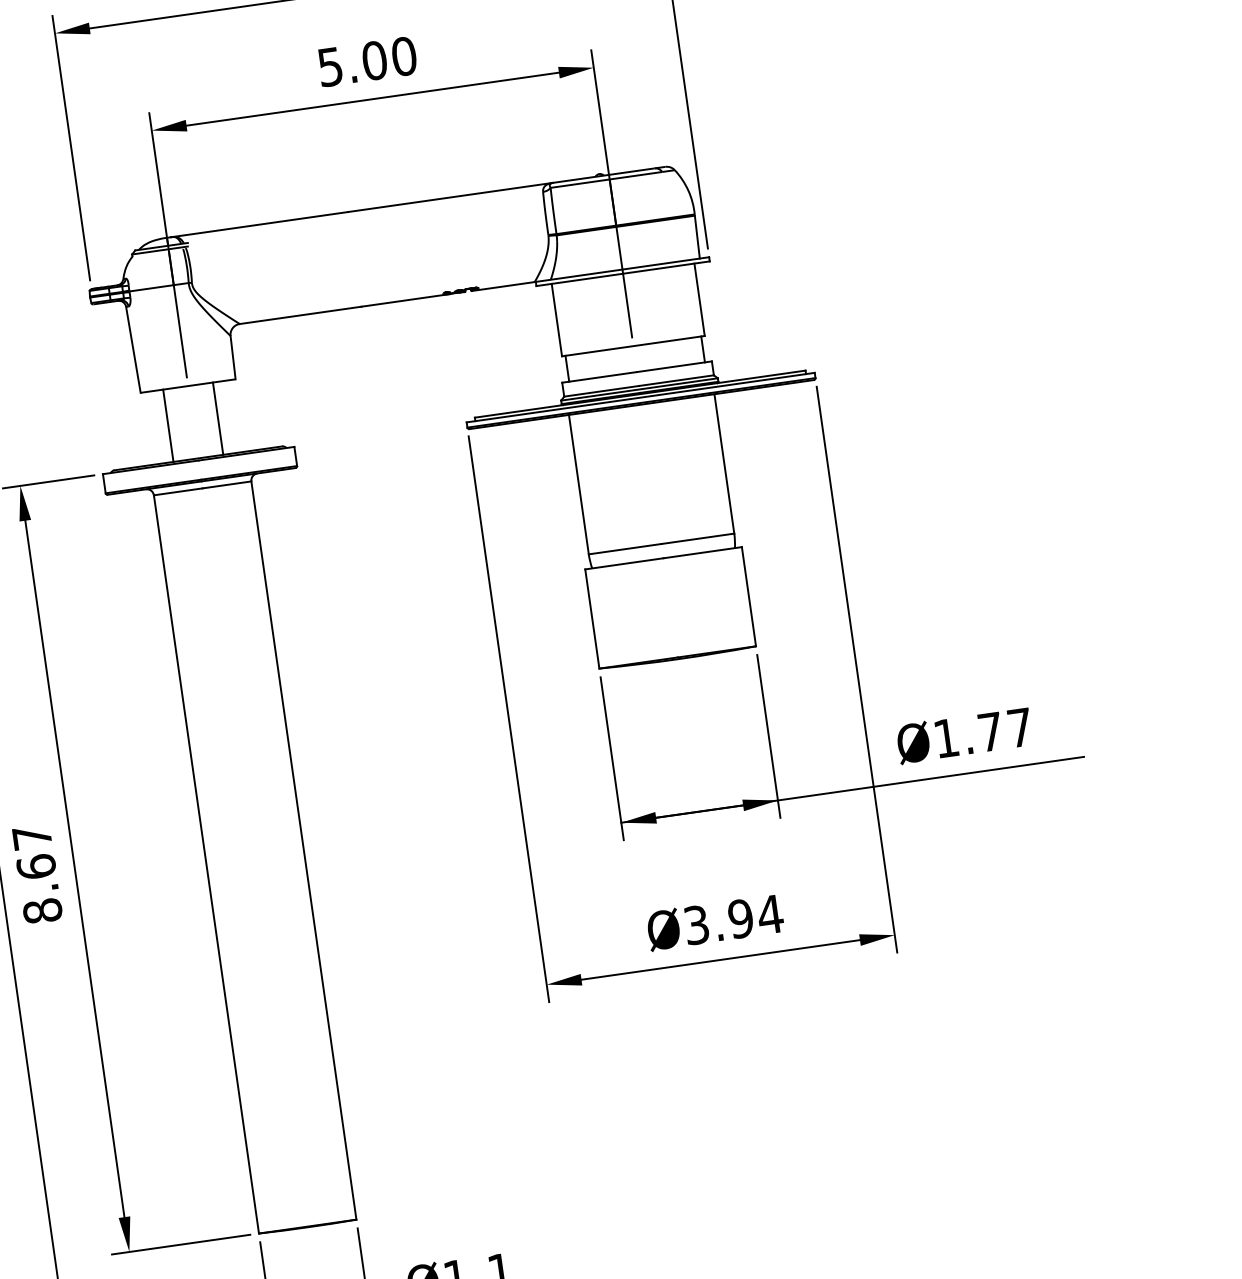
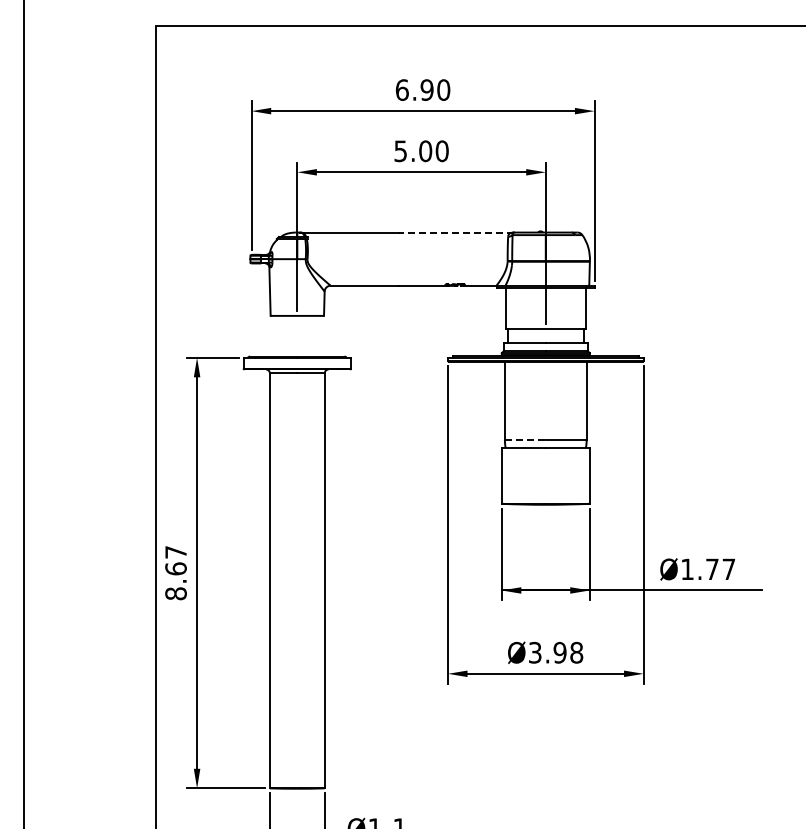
line: (450, 197) -> (456, 232), solid -> dashed
line: (218, 417) -> (311, 335), removed
line: (168, 424) -> (283, 335), removed
line: (625, 549) -> (525, 440), solid -> dashed
text: (769, 914) -> (576, 652), Ø3.94 -> Ø3.98

